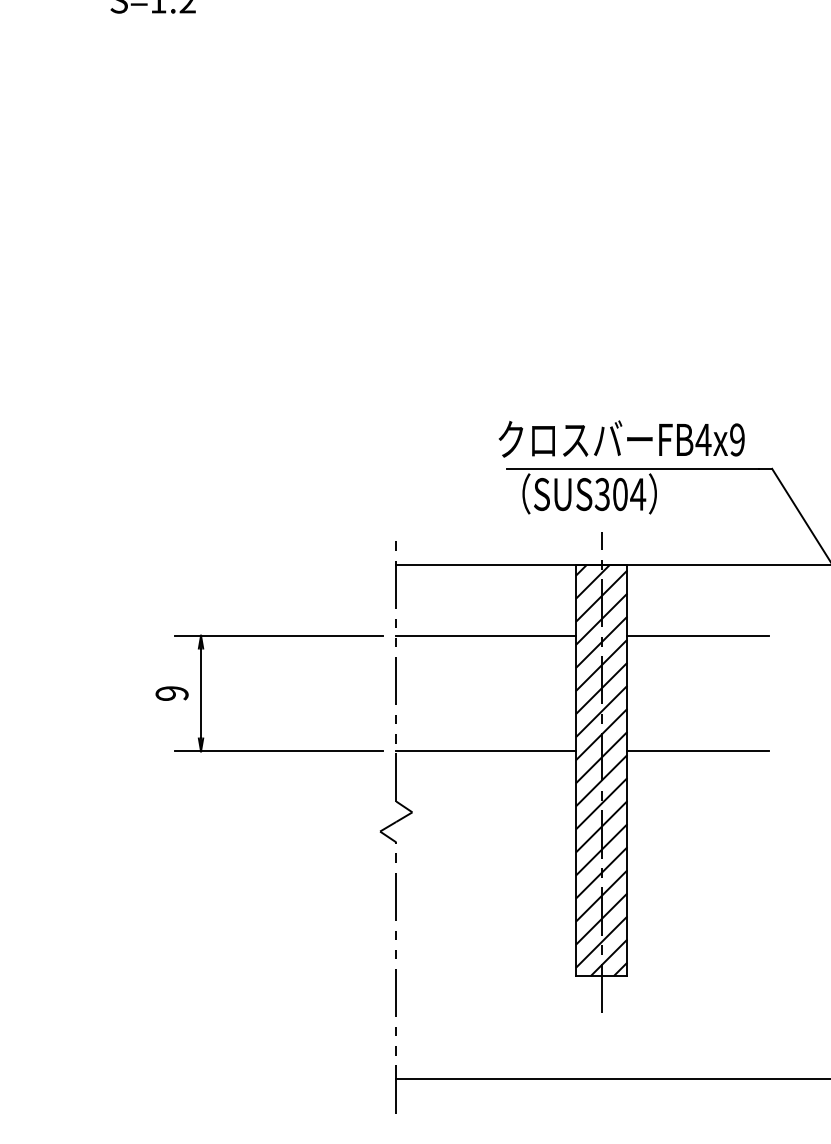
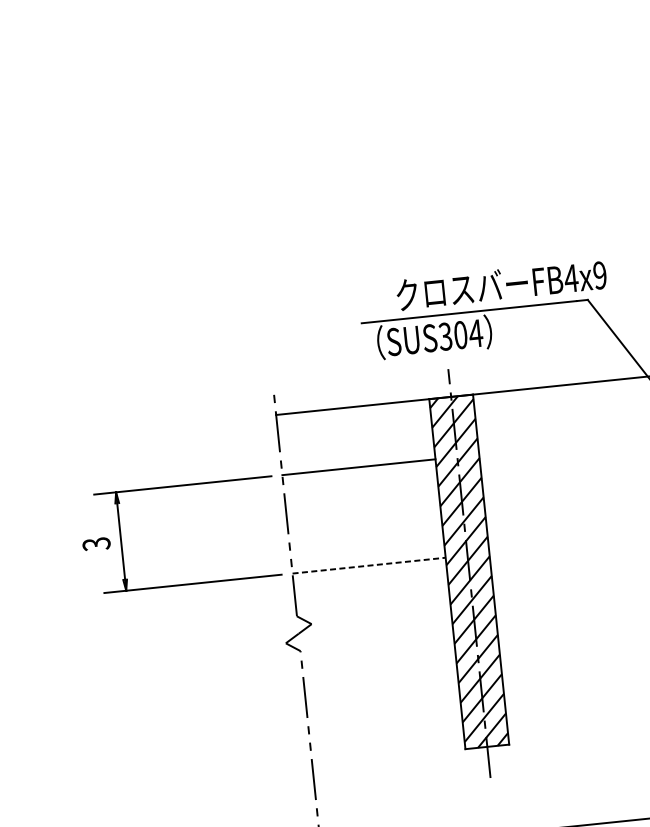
text: (621, 438) -> (501, 284), moved
line: (697, 635) -> (538, 448), removed
text: (171, 693) -> (96, 544), 9 -> 3
line: (486, 751) -> (369, 565), solid -> dashed
line: (697, 751) -> (549, 547), removed

